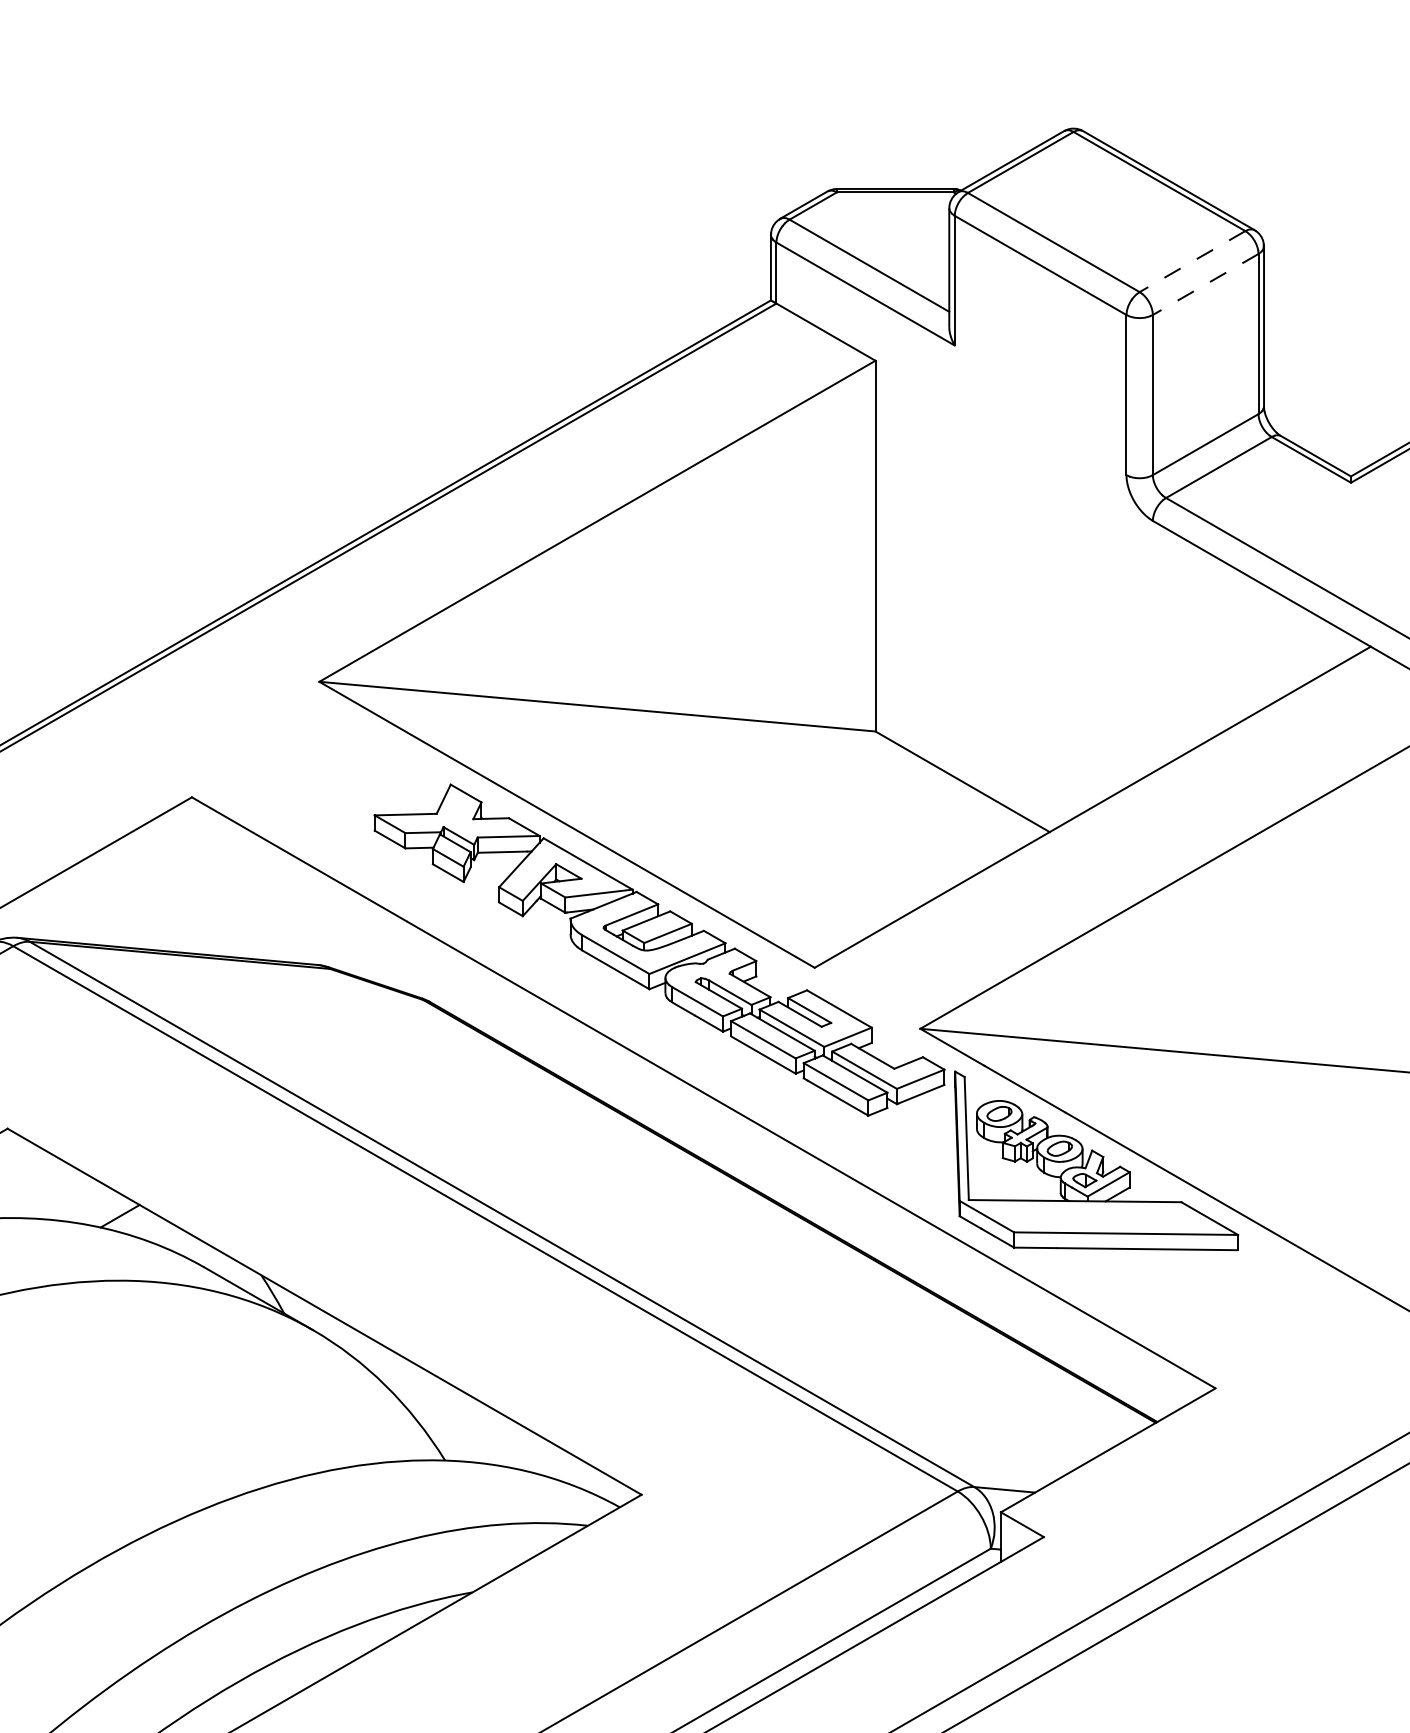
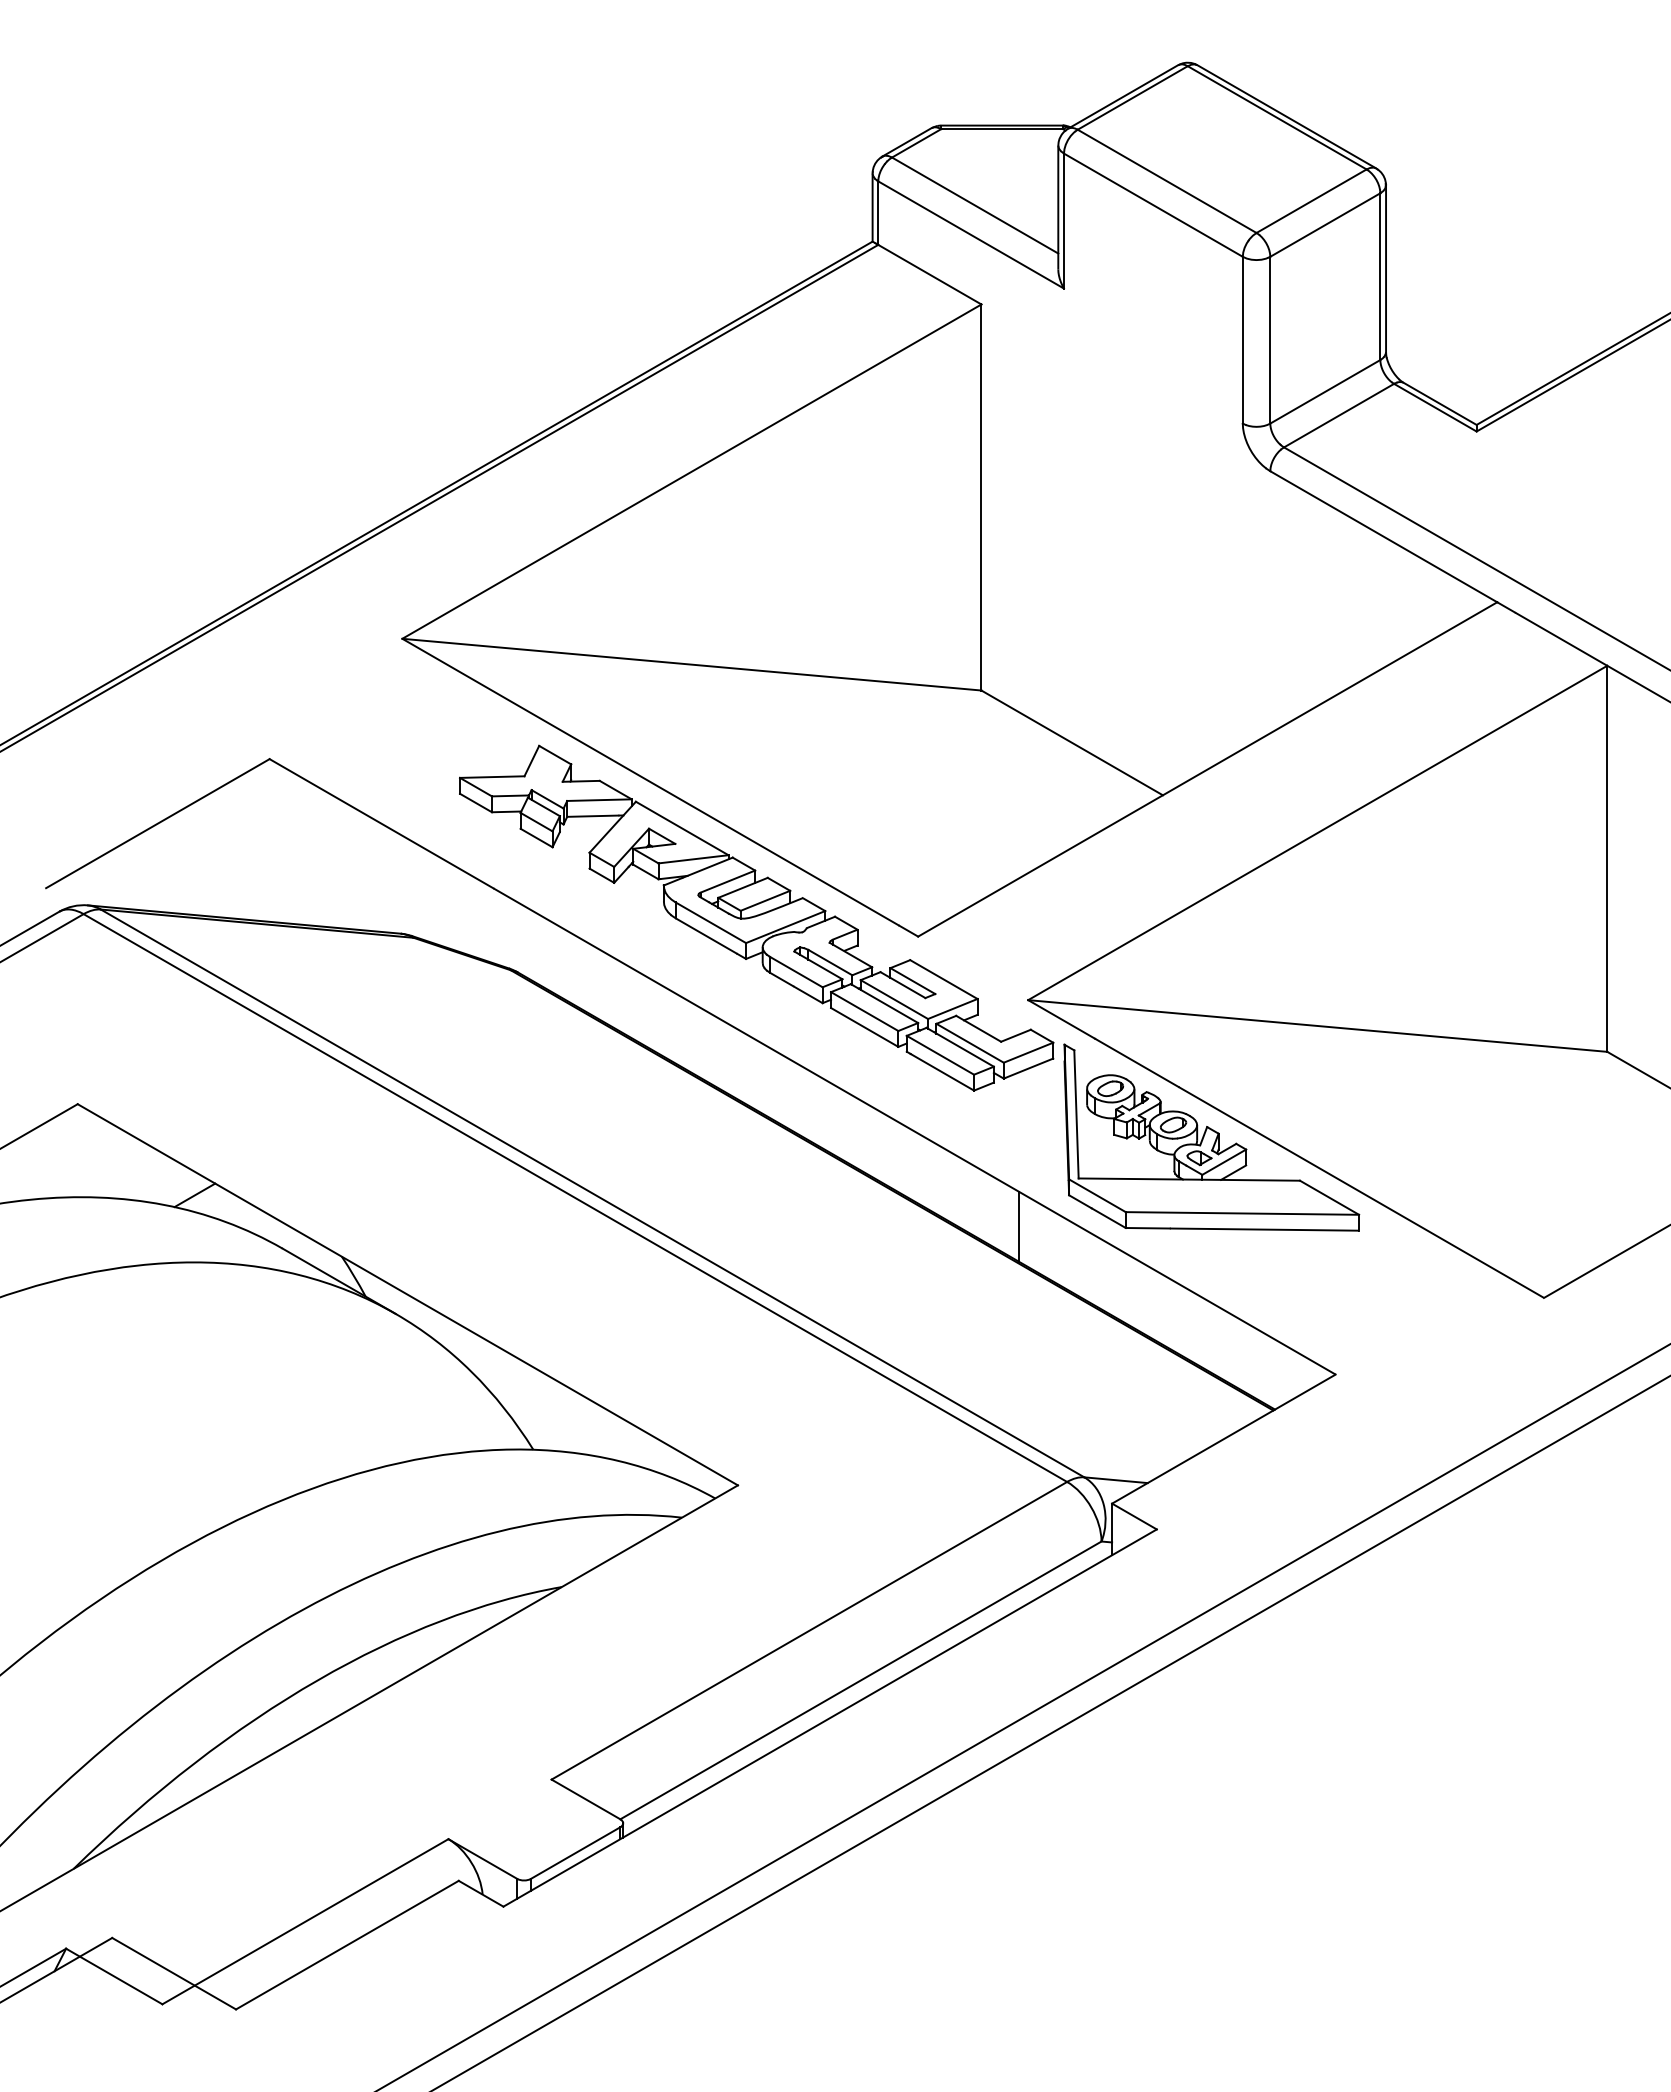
line: (1192, 261) -> (1311, 201), dashed -> solid
line: (1205, 284) -> (1325, 225), dashed -> solid
line: (912, 1246) -> (1019, 1226), added

